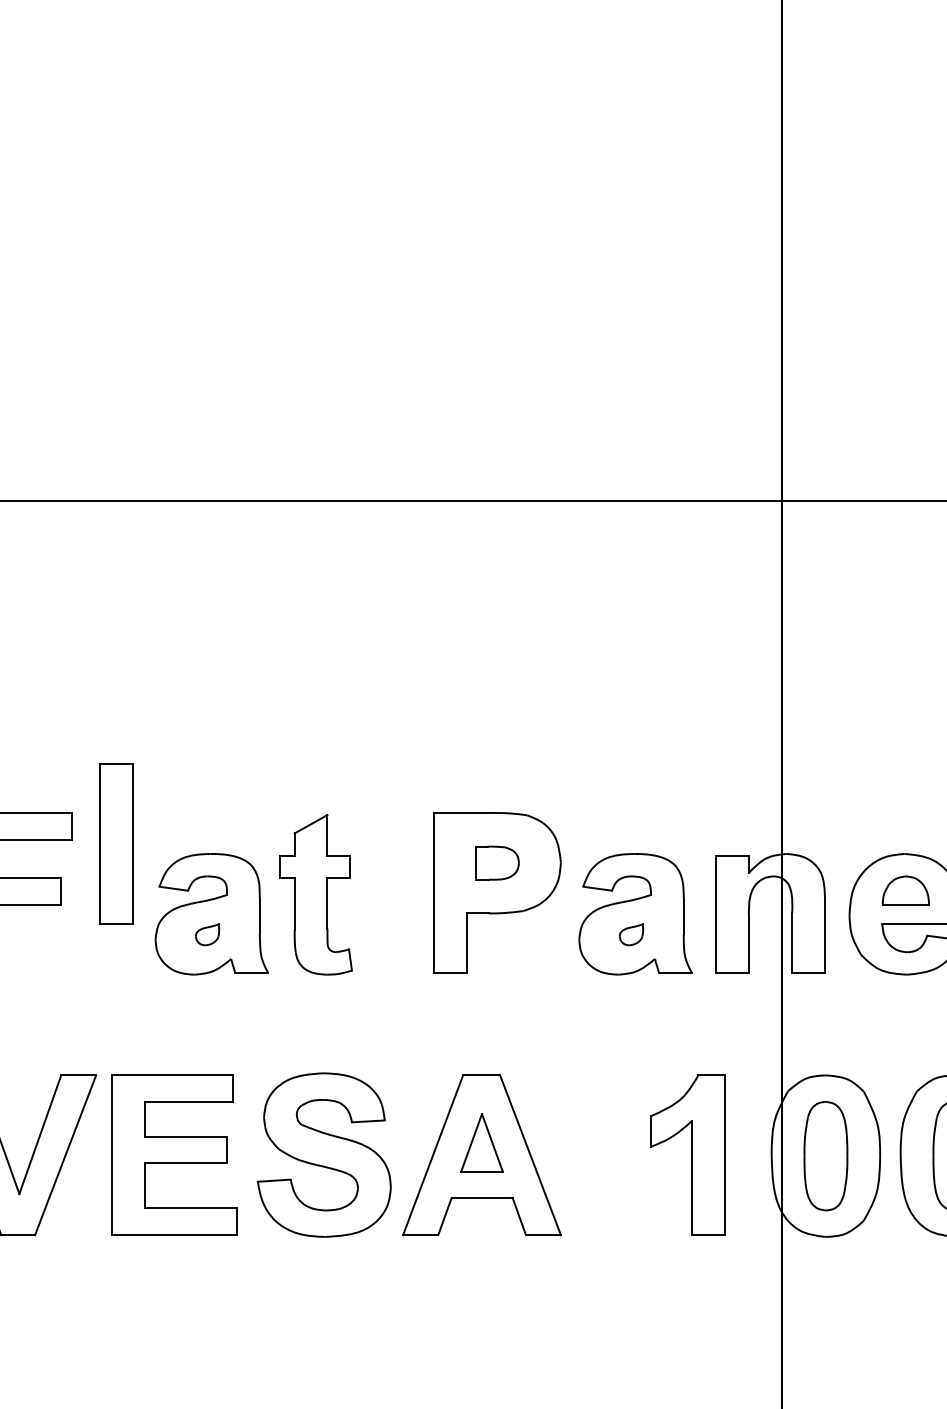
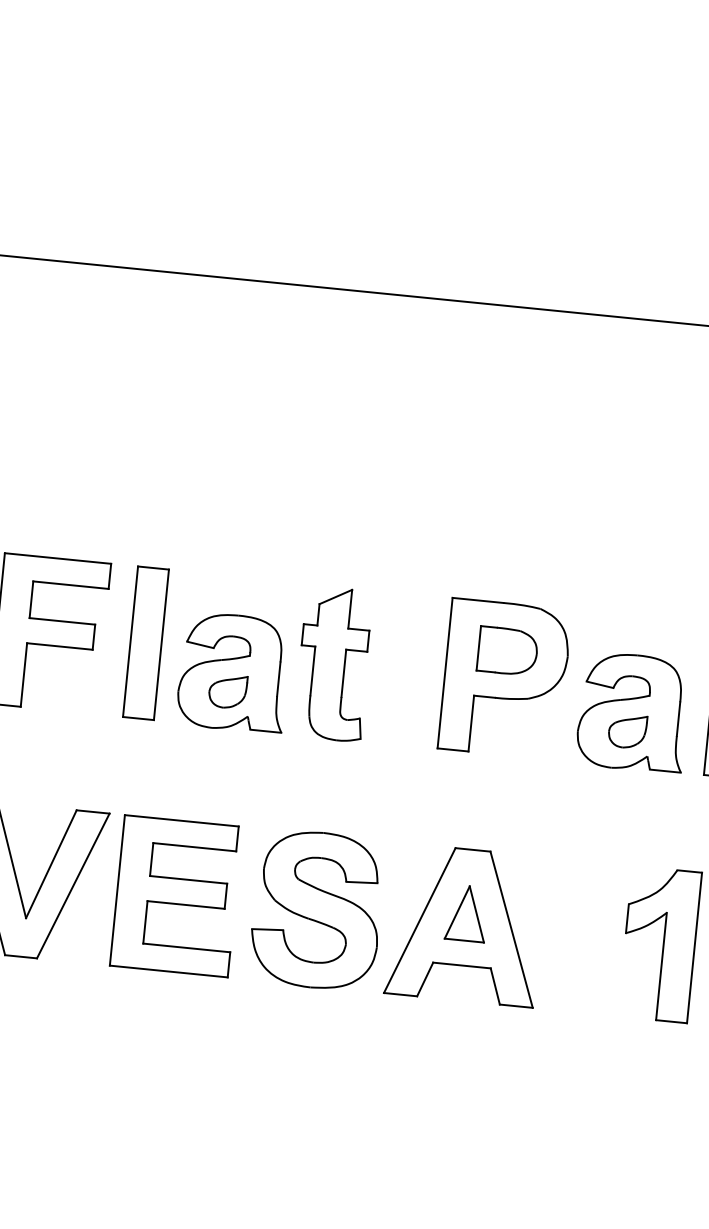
part: (116, 843) -> (146, 643), moved
part: (497, 862) -> (508, 650), size x1.43
part: (207, 934) -> (227, 691), size x1.67
part: (631, 934) -> (627, 731), size x1.67

